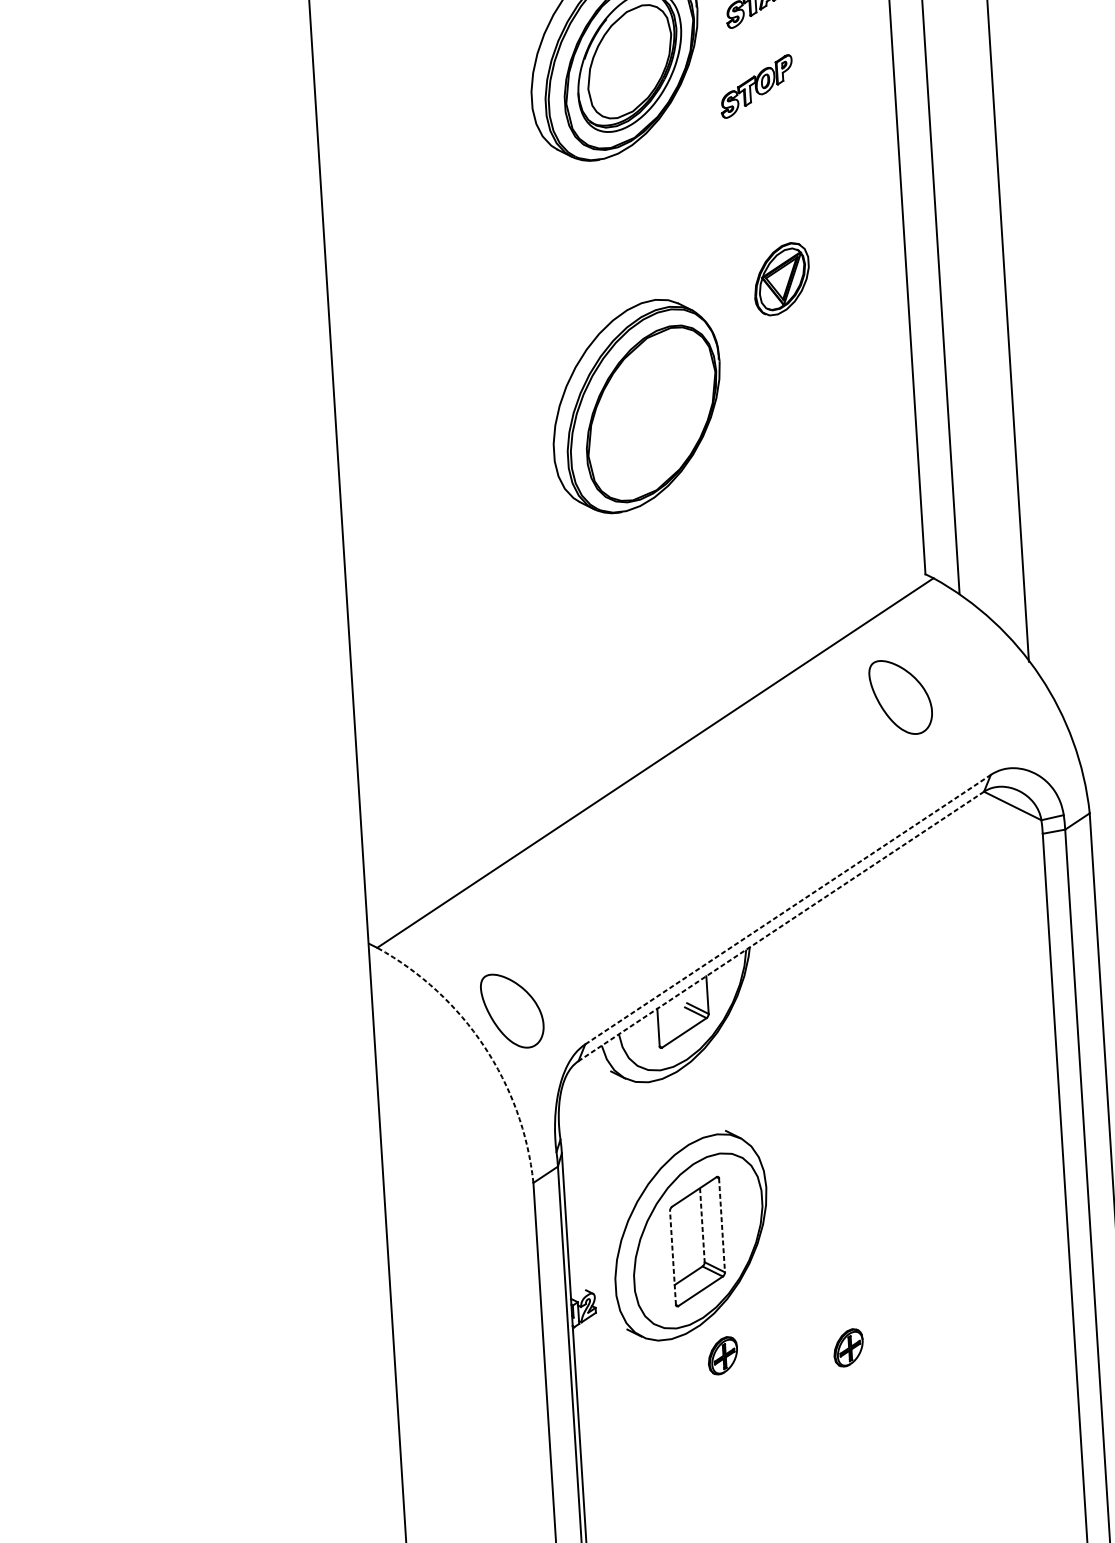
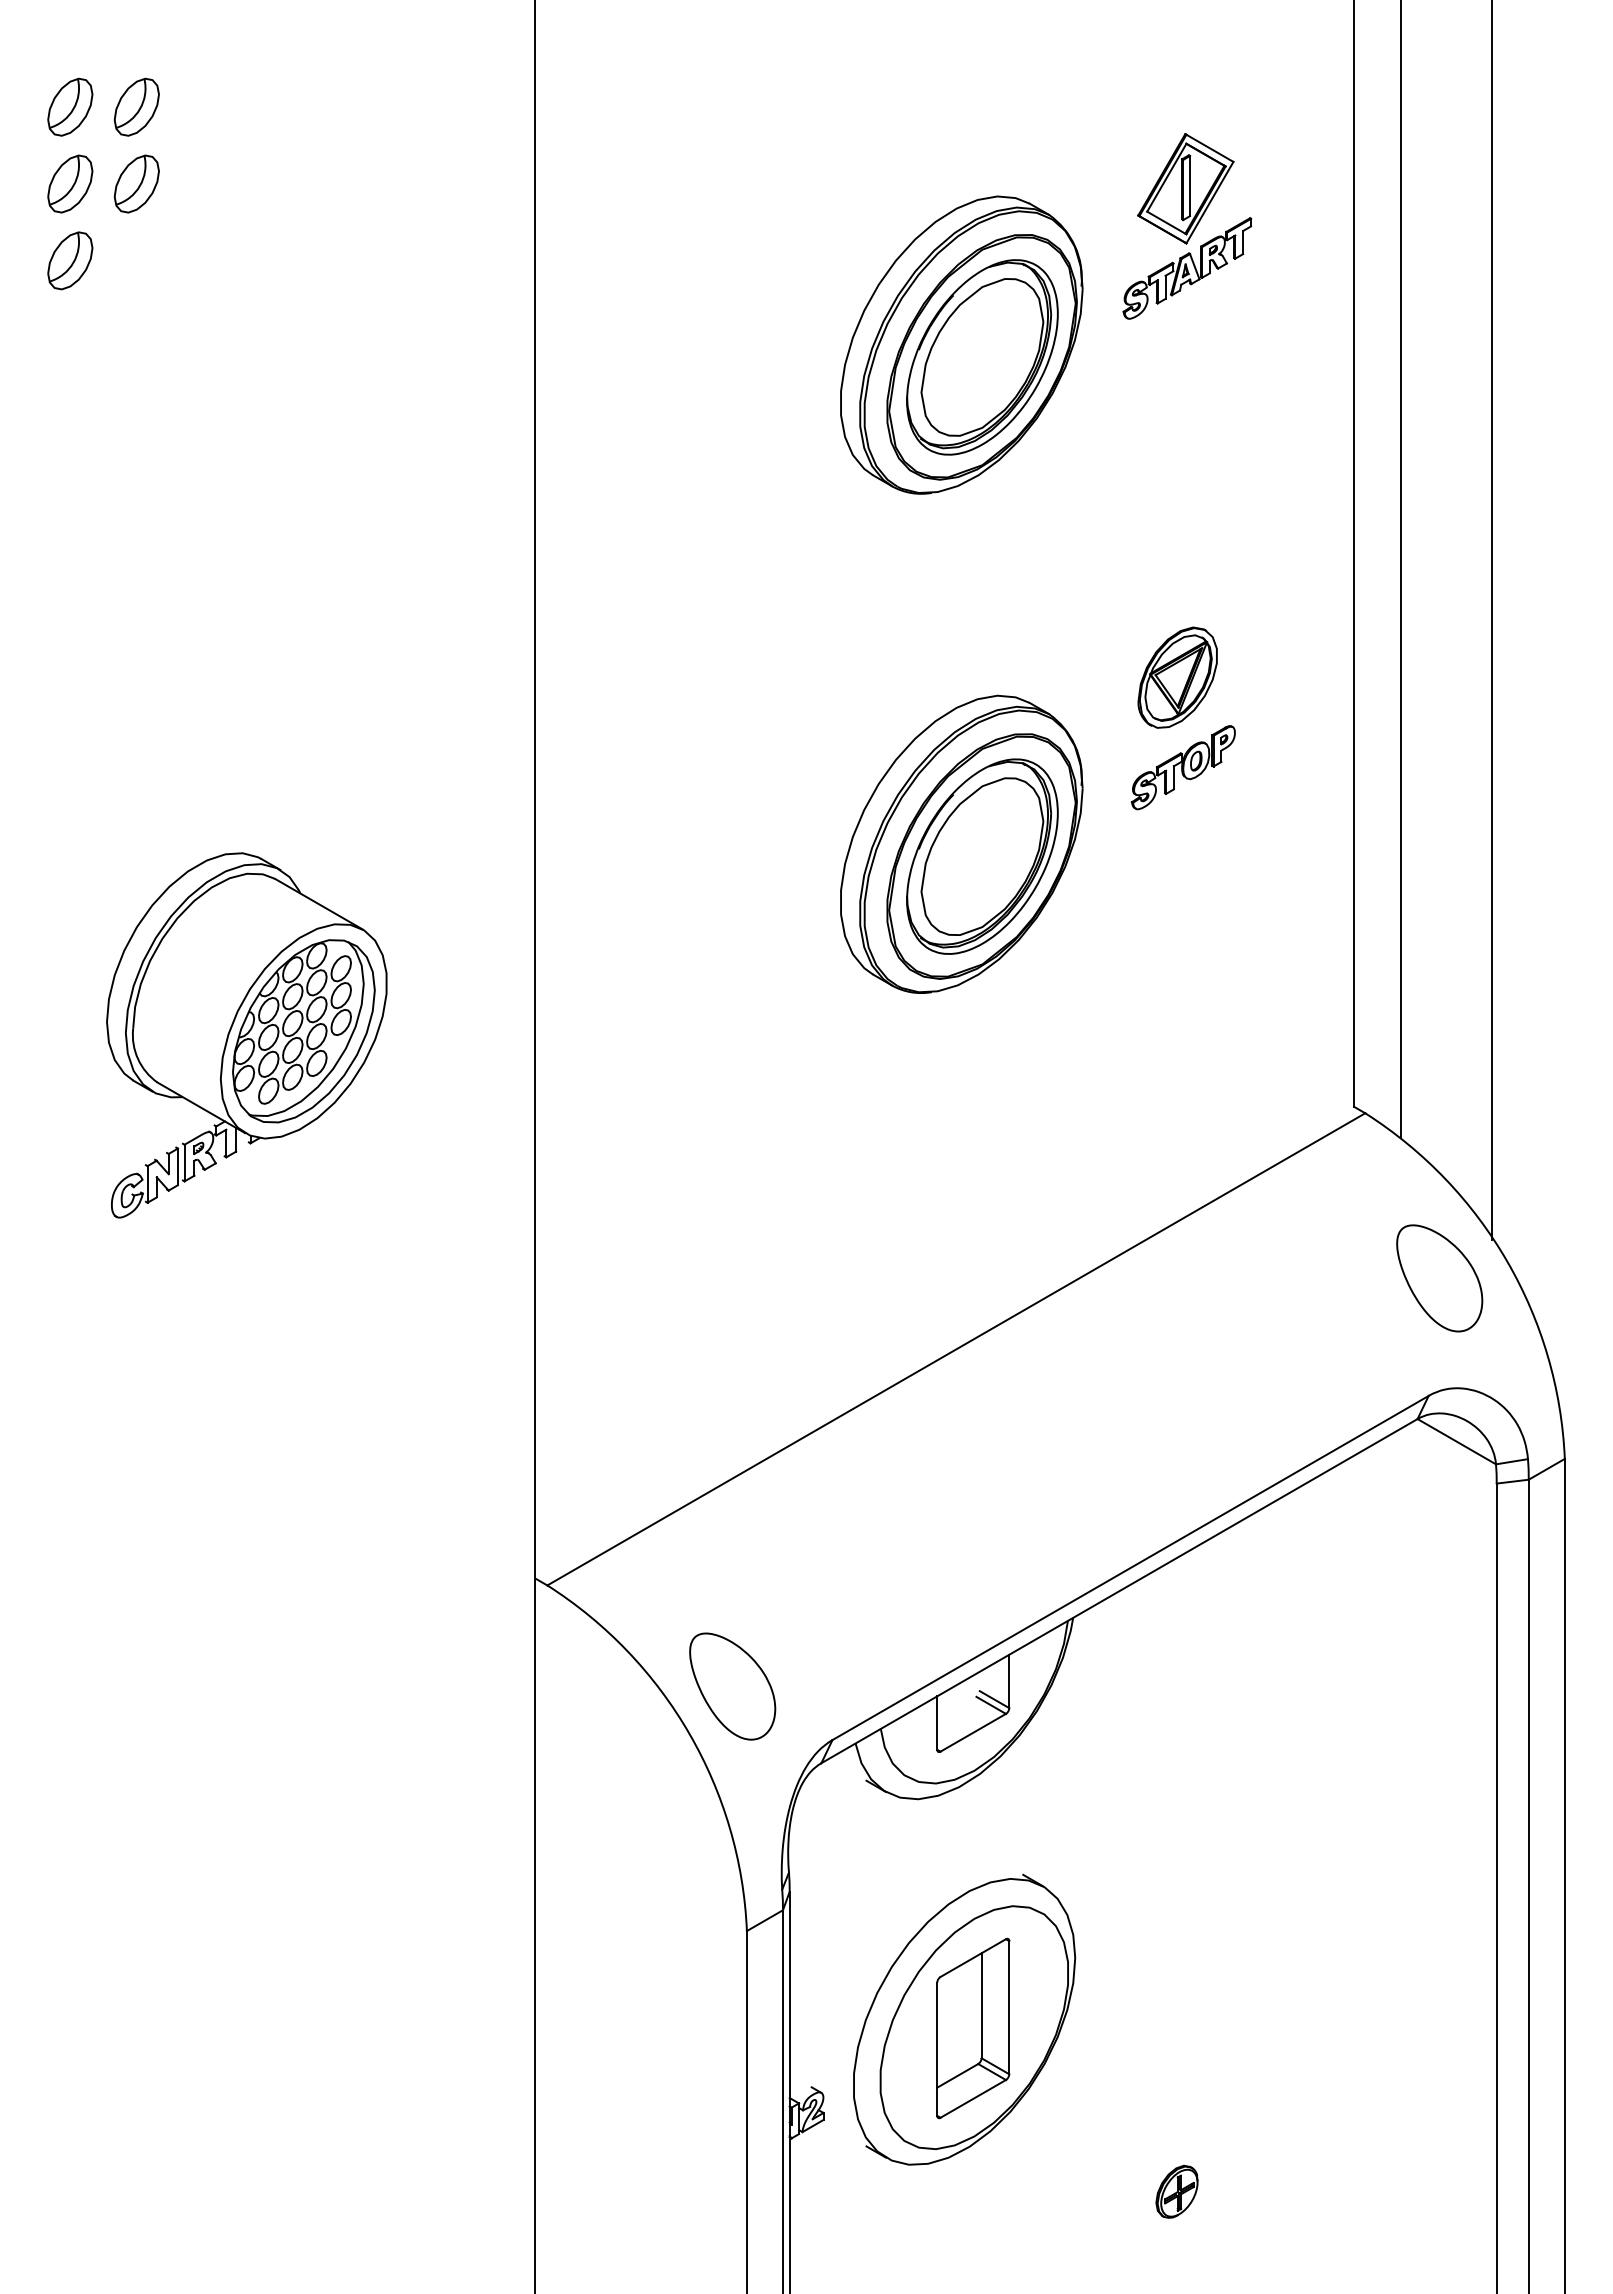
part: (756, 86) -> (1182, 767), moved
part: (651, 414) -> (982, 856), added
part: (140, 573) -> (246, 1035), added
part: (900, 697) -> (1439, 1278), moved
line: (788, 909) -> (1130, 1567), dashed -> solid
line: (781, 926) -> (1119, 1591), dashed -> solid
arc: (484, 1046) -> (689, 1733), dashed -> solid
line: (702, 1225) -> (981, 2006), dashed -> solid
line: (722, 1225) -> (1009, 2007), dashed -> solid
line: (673, 1258) -> (937, 2049), dashed -> solid
part: (722, 1355) -> (998, 2191), removed

